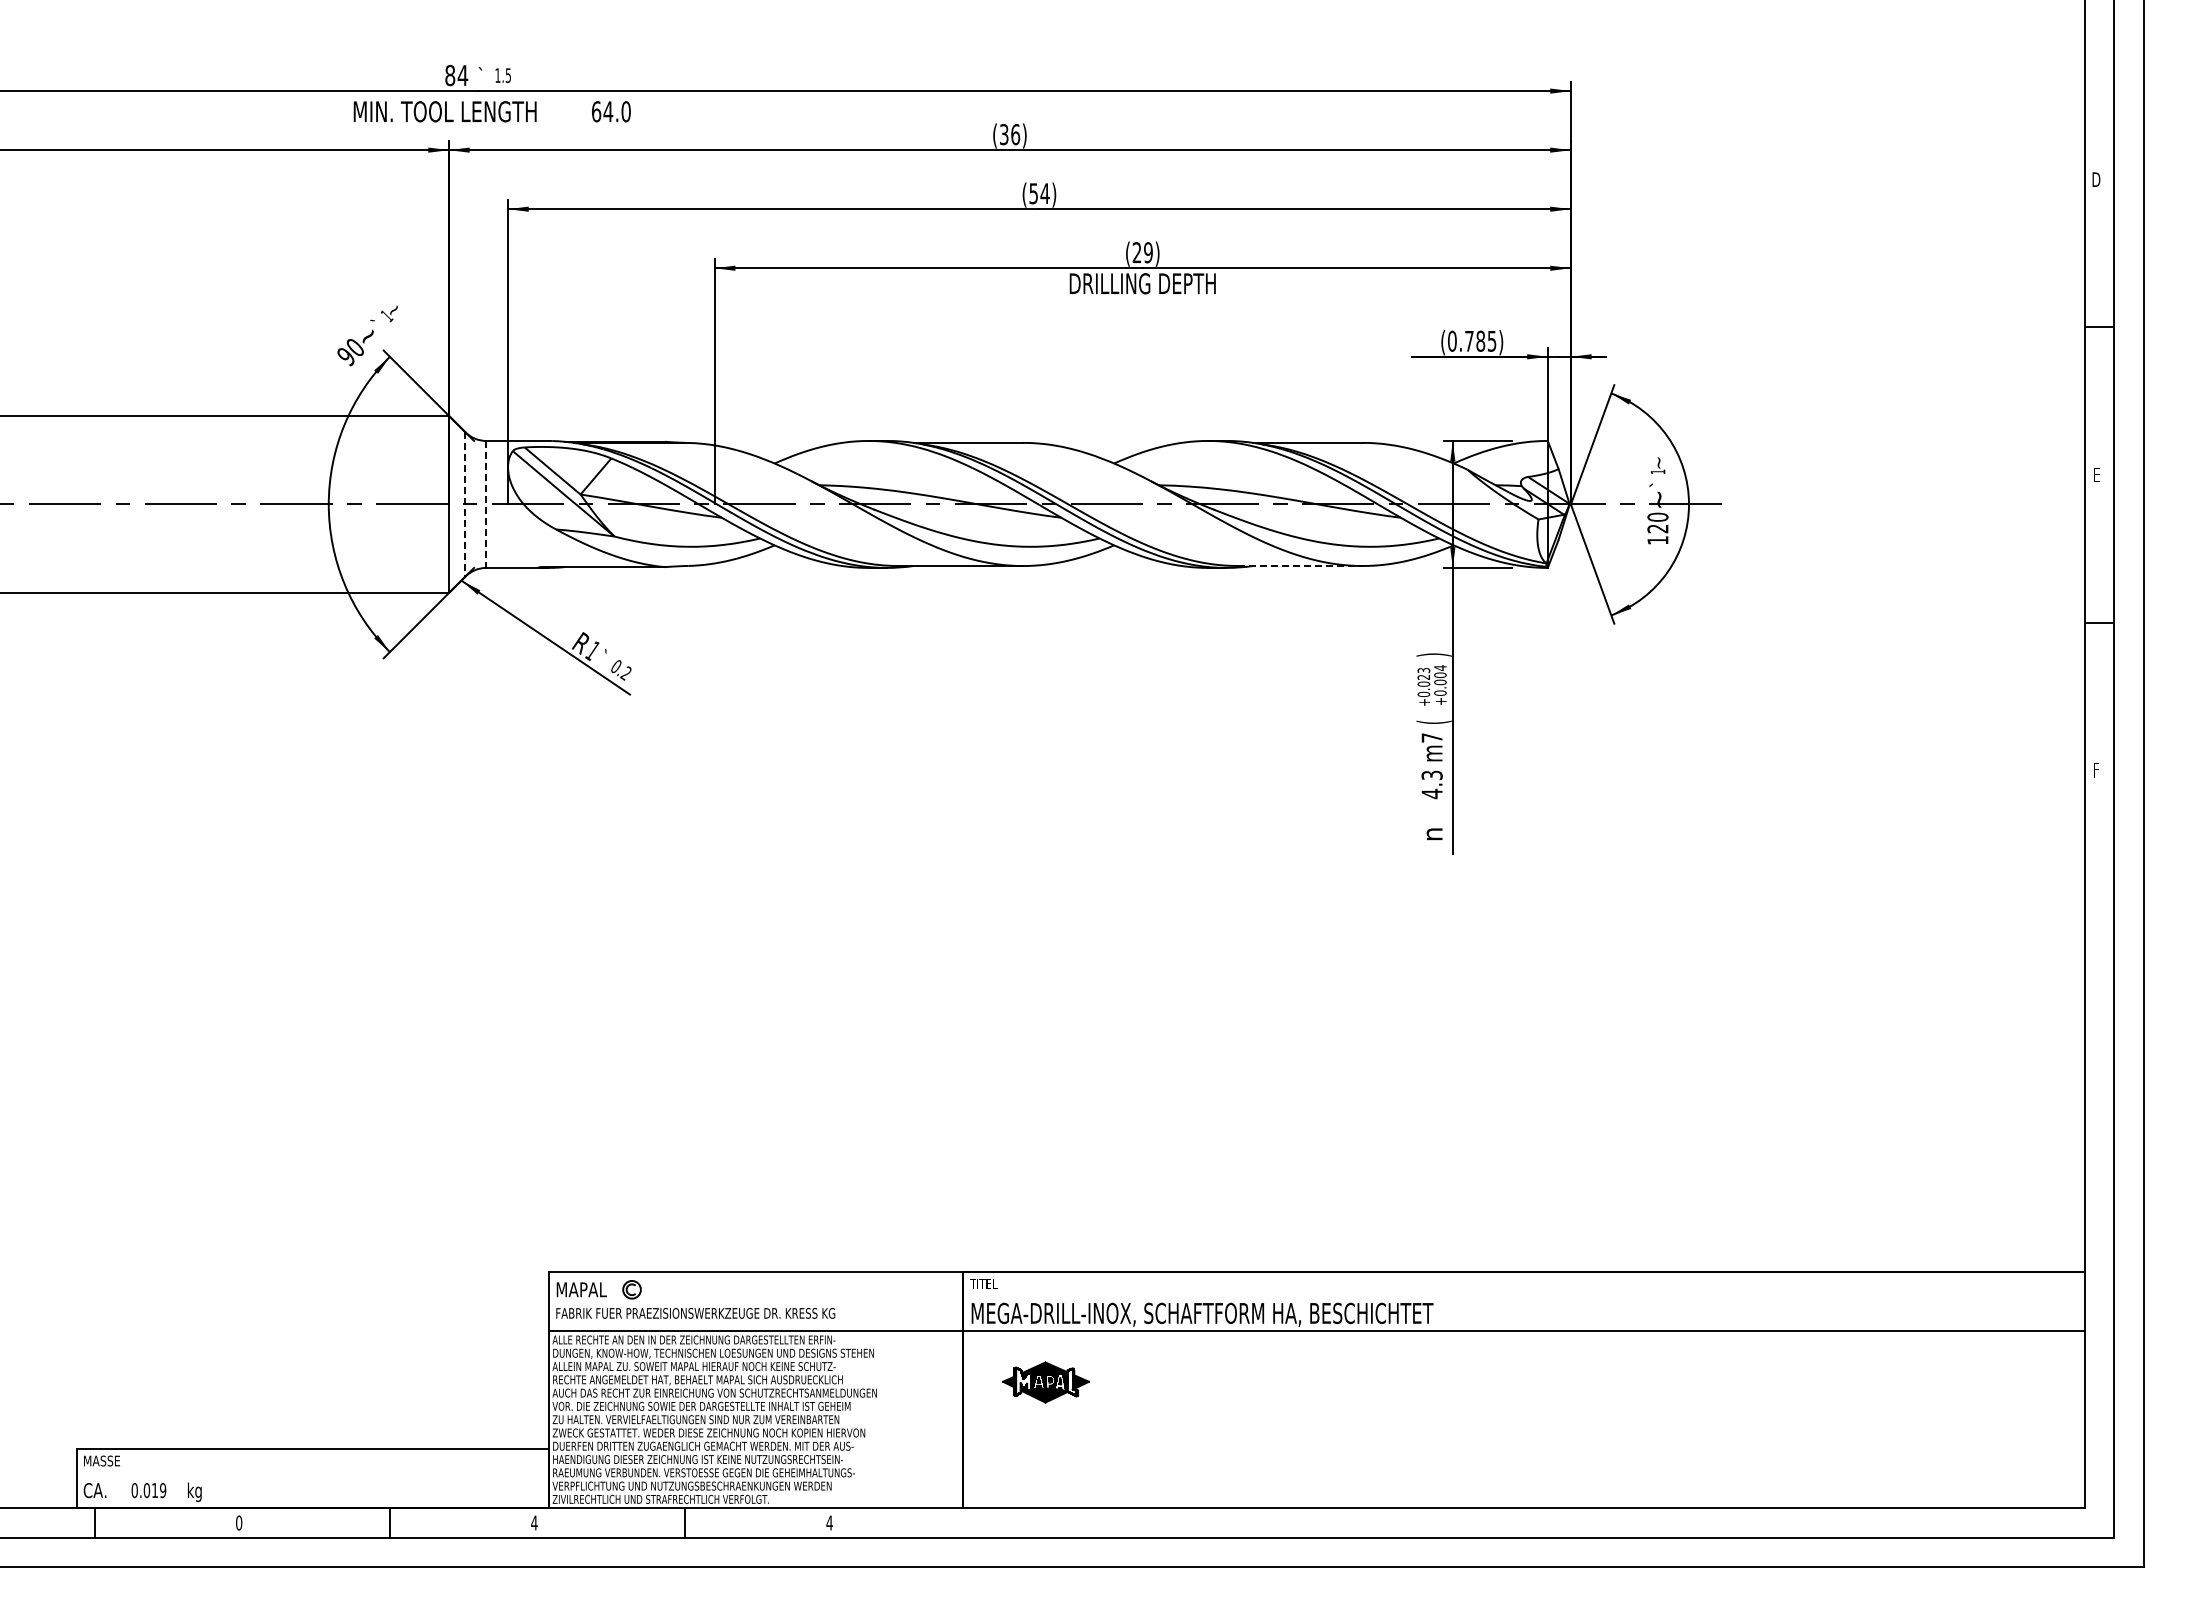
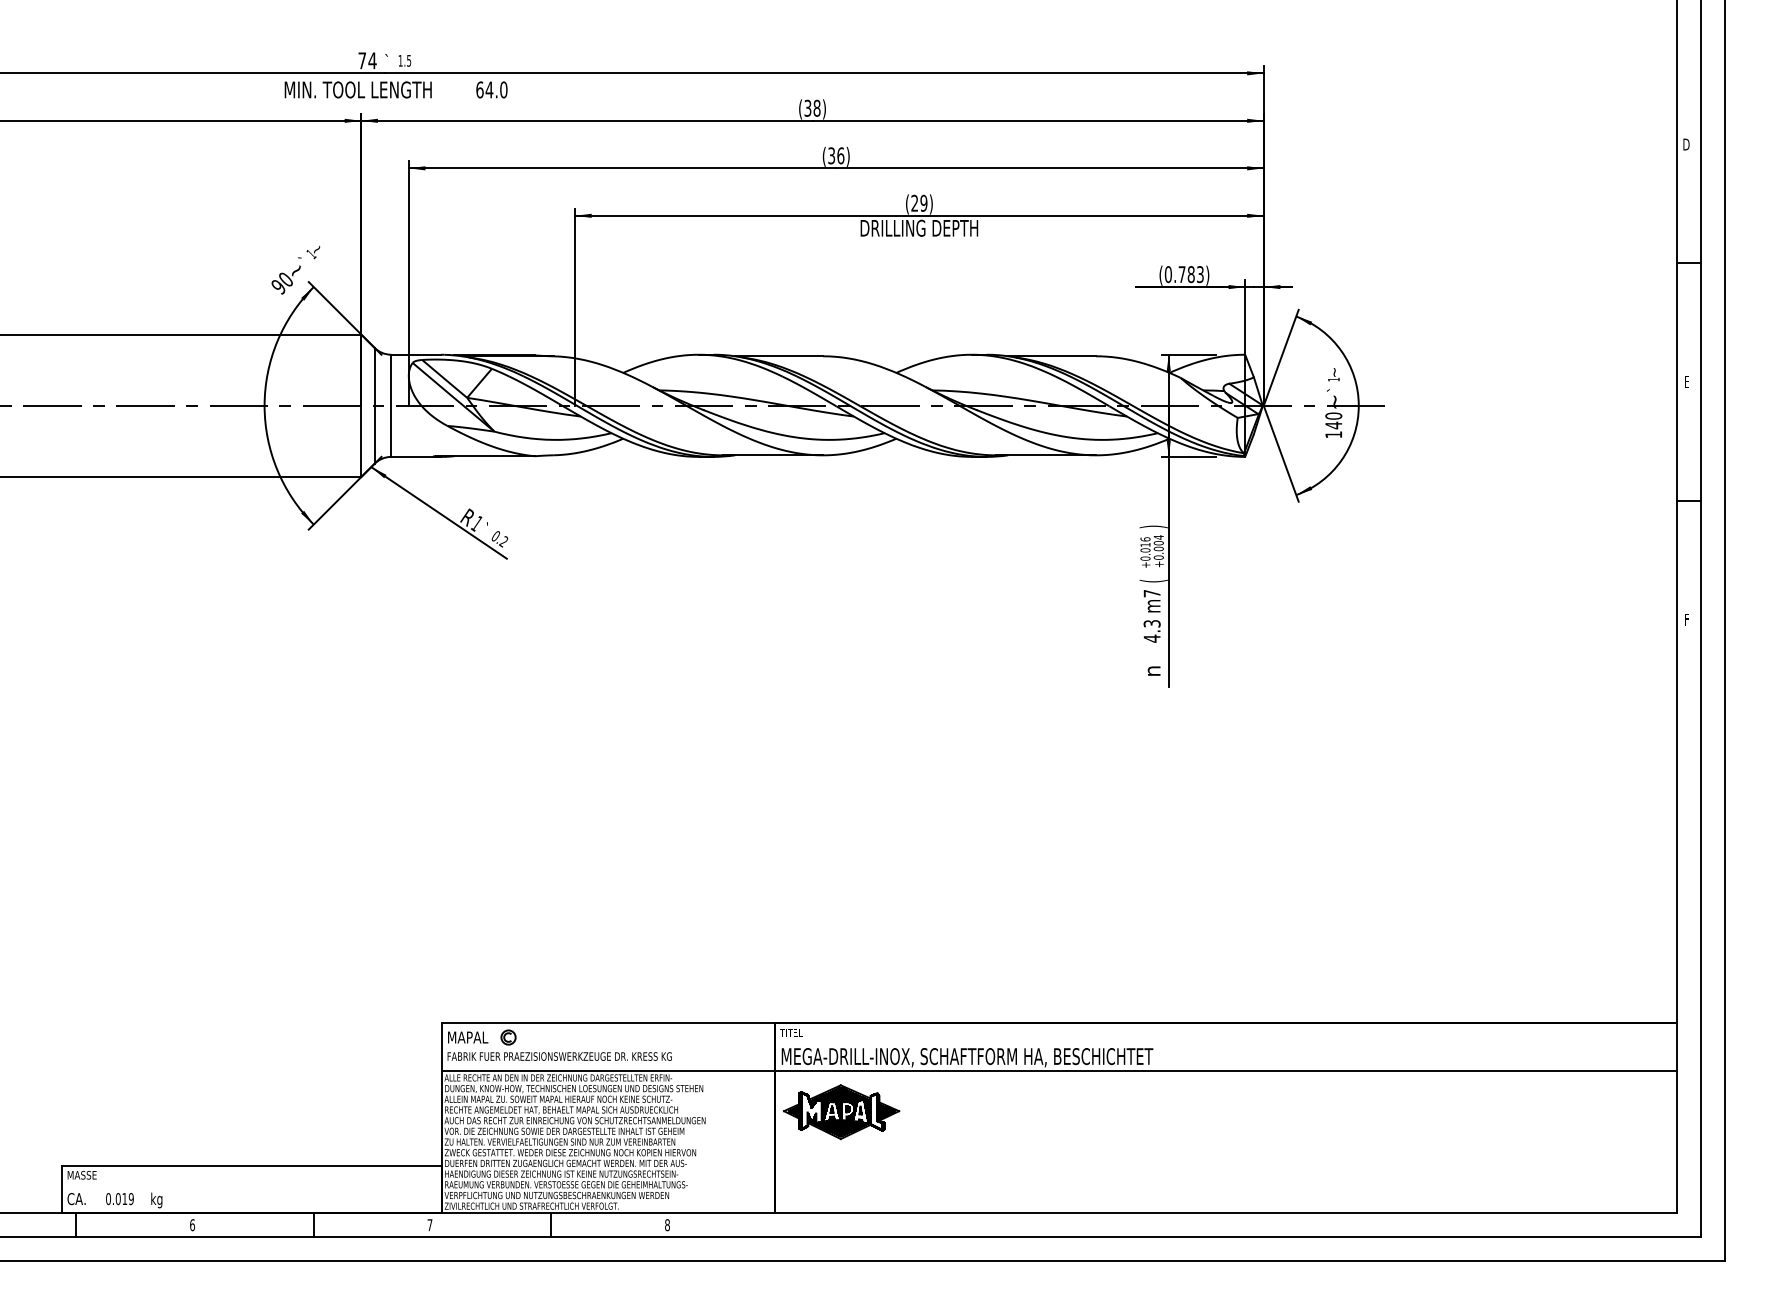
text: (450, 75) -> (362, 60), 84 -> 74
text: (1015, 134) -> (817, 108), (36) -> (38)
text: (1039, 193) -> (836, 155), (54) -> (36)
text: (1492, 340) -> (1200, 273), (0.785) -> (0.783)
line: (465, 504) -> (374, 405), dashed -> solid
line: (486, 504) -> (391, 405), dashed -> solid
text: (1657, 528) -> (1333, 425), 120 -> 140
line: (1300, 566) -> (1046, 455), dashed -> solid
text: (1423, 673) -> (1145, 541), +0.023 -> +0.016
part: (1045, 1382) -> (841, 1112), size x1.67
text: (239, 1522) -> (192, 1224), 0 -> 6
text: (534, 1522) -> (430, 1224), 4 -> 7
text: (829, 1522) -> (667, 1224), 4 -> 8

